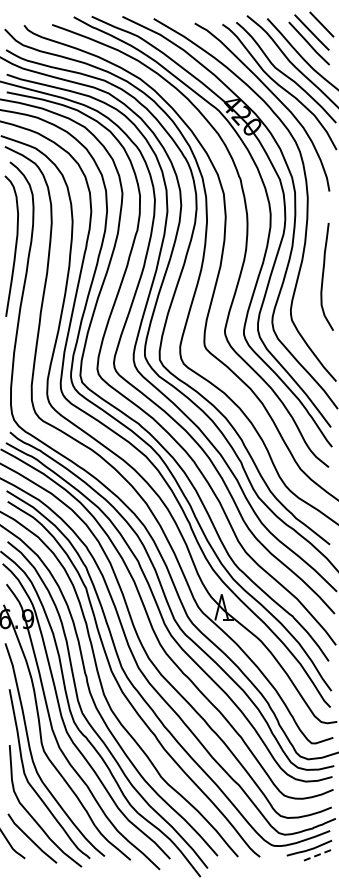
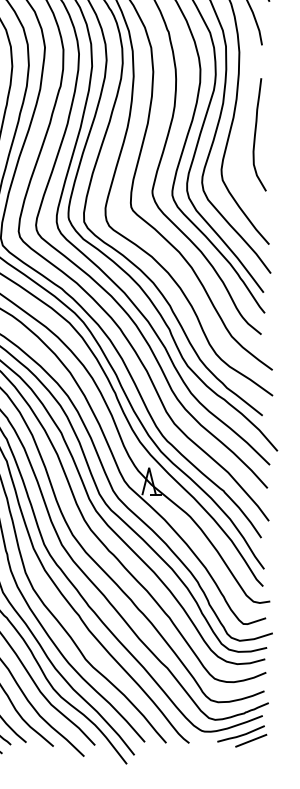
line: (319, 854) -> (251, 740), dashed -> solid

